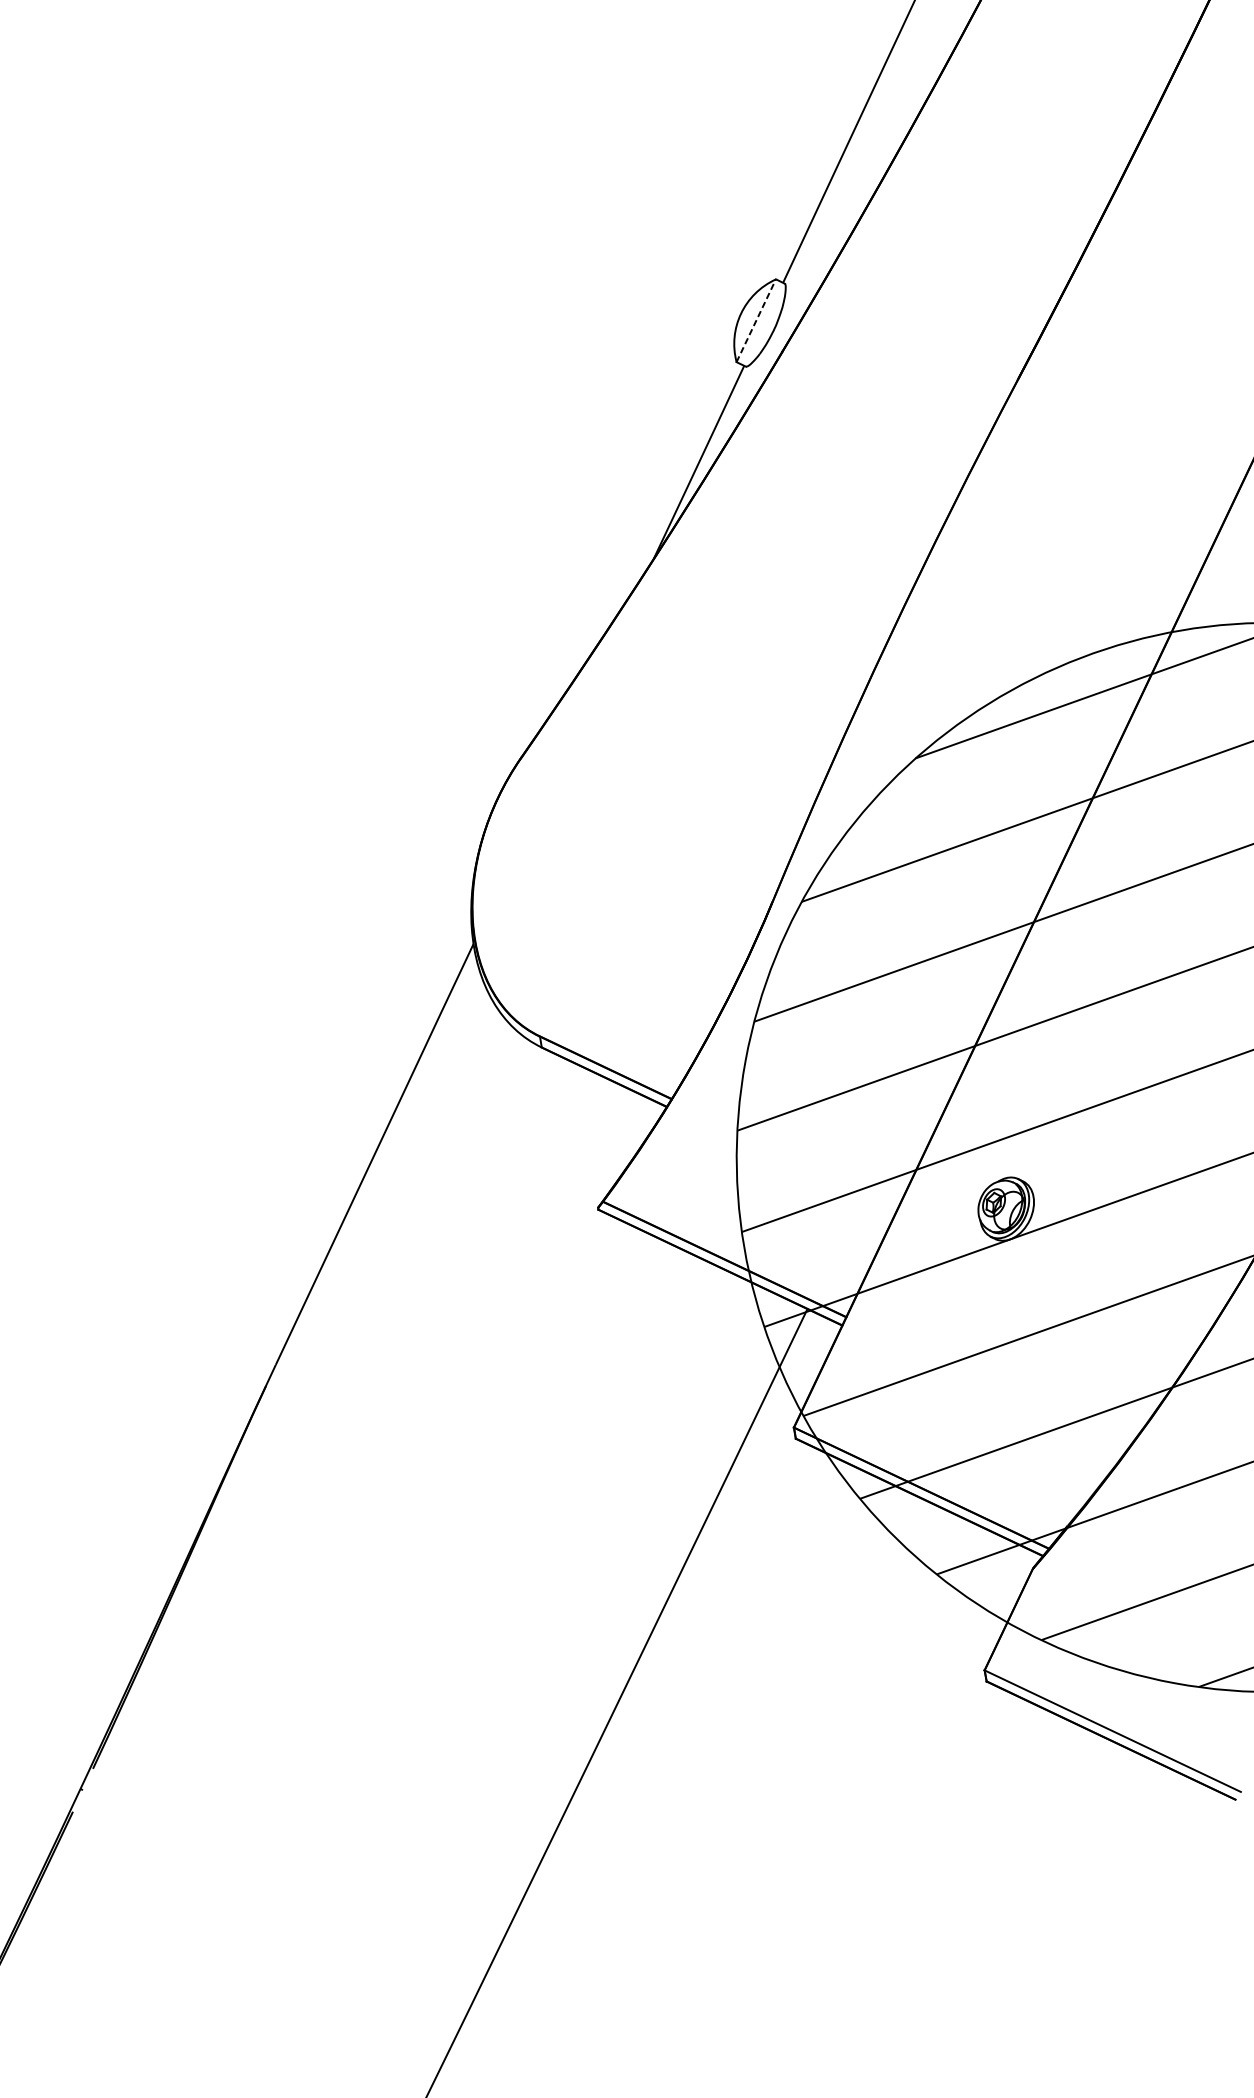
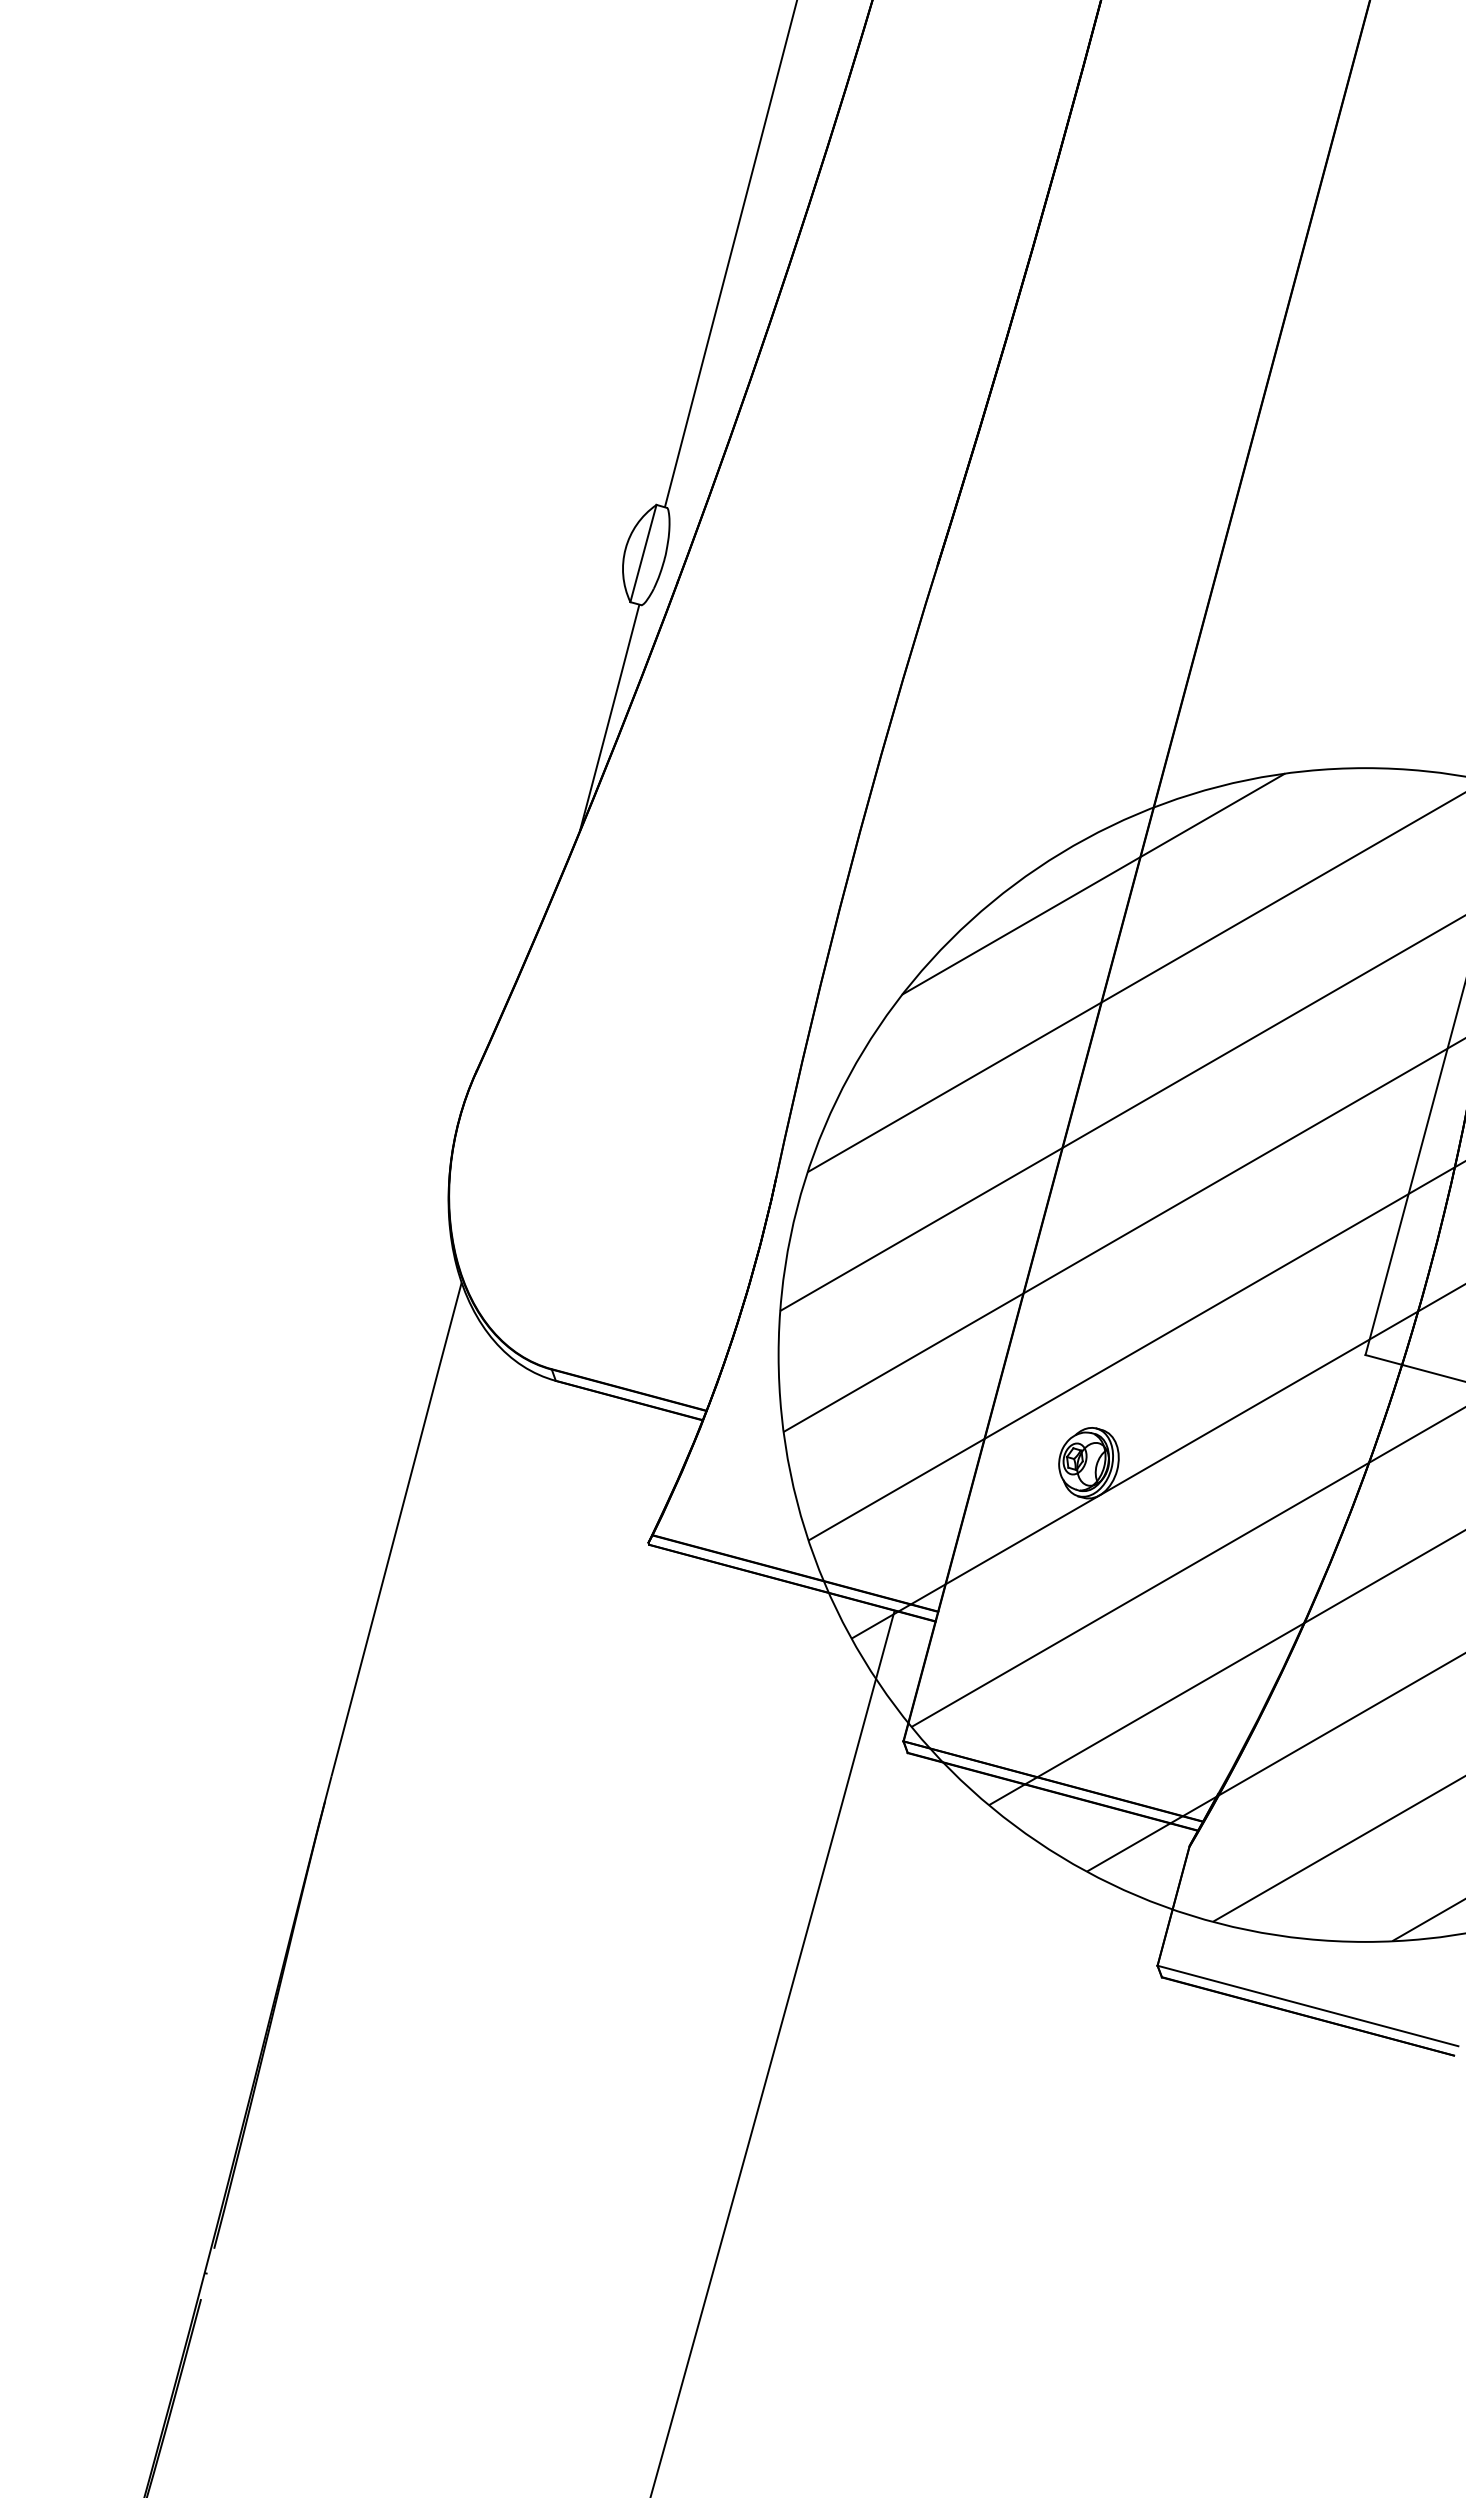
line: (756, 320) -> (643, 553), dashed -> solid

